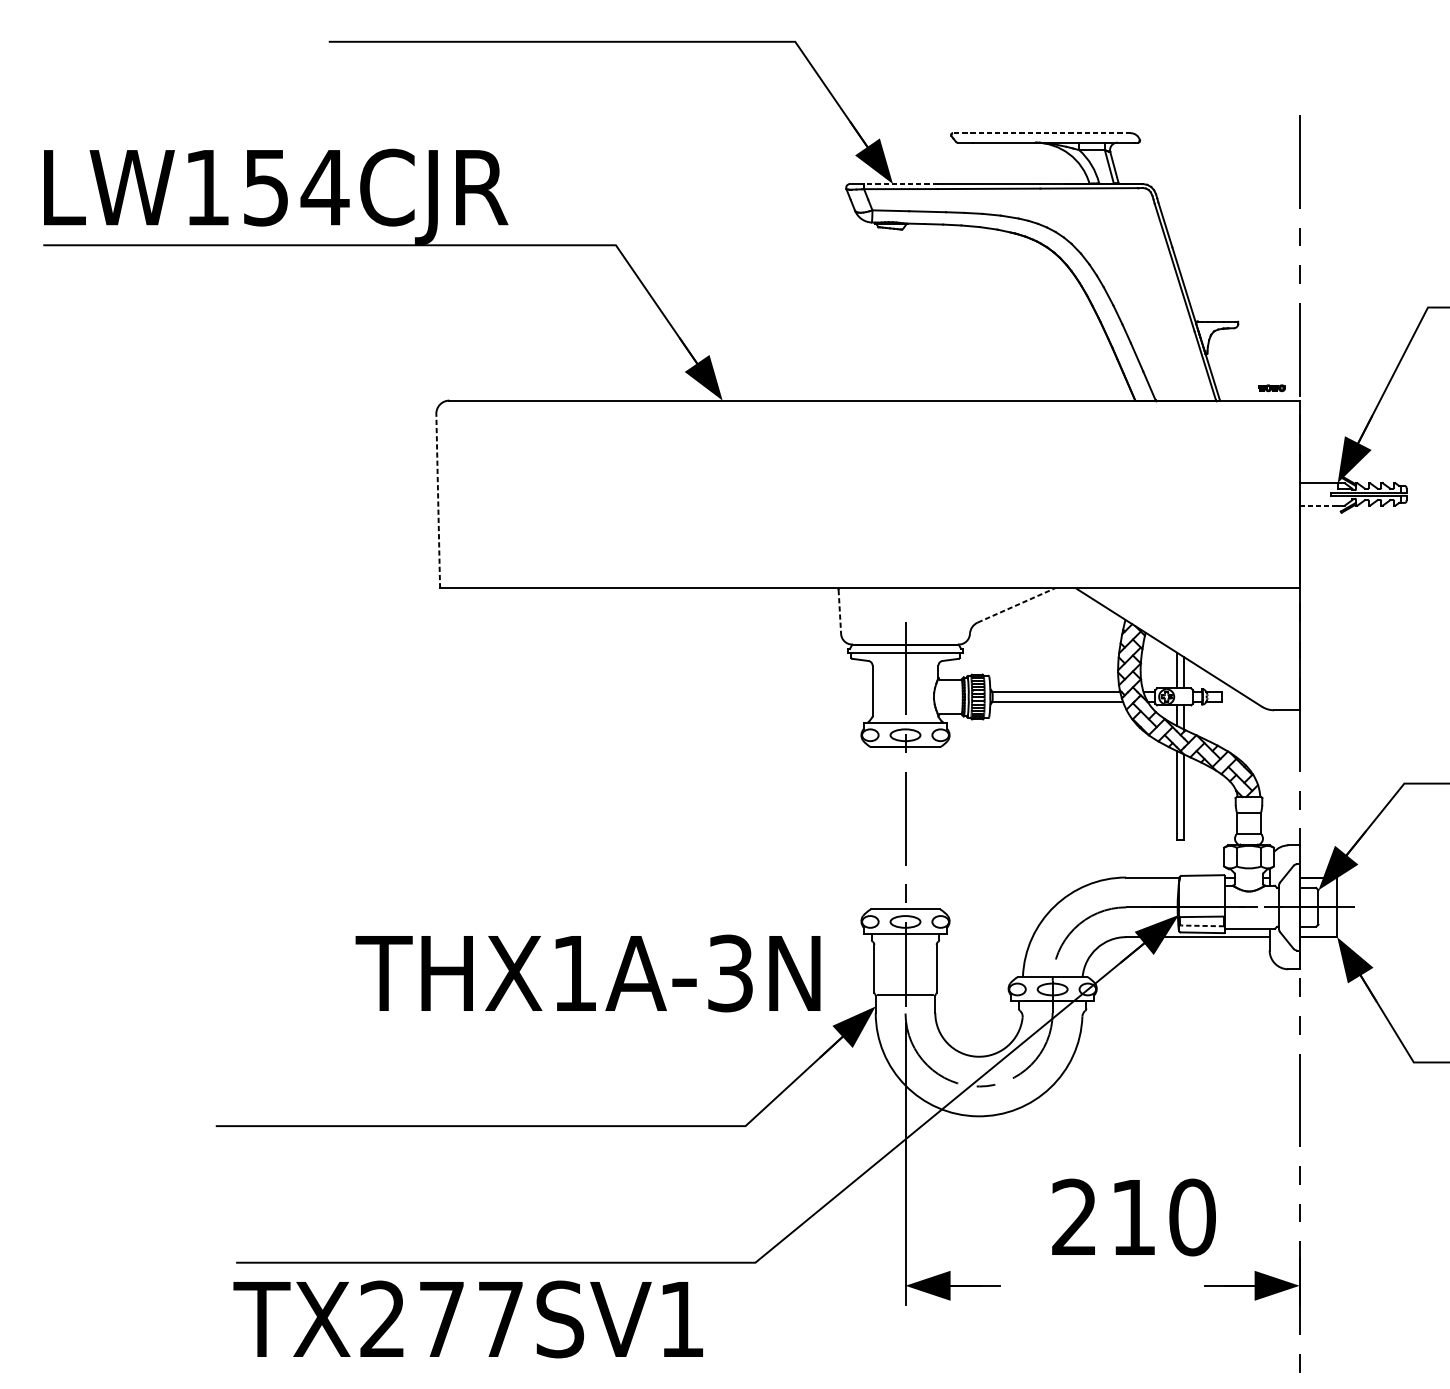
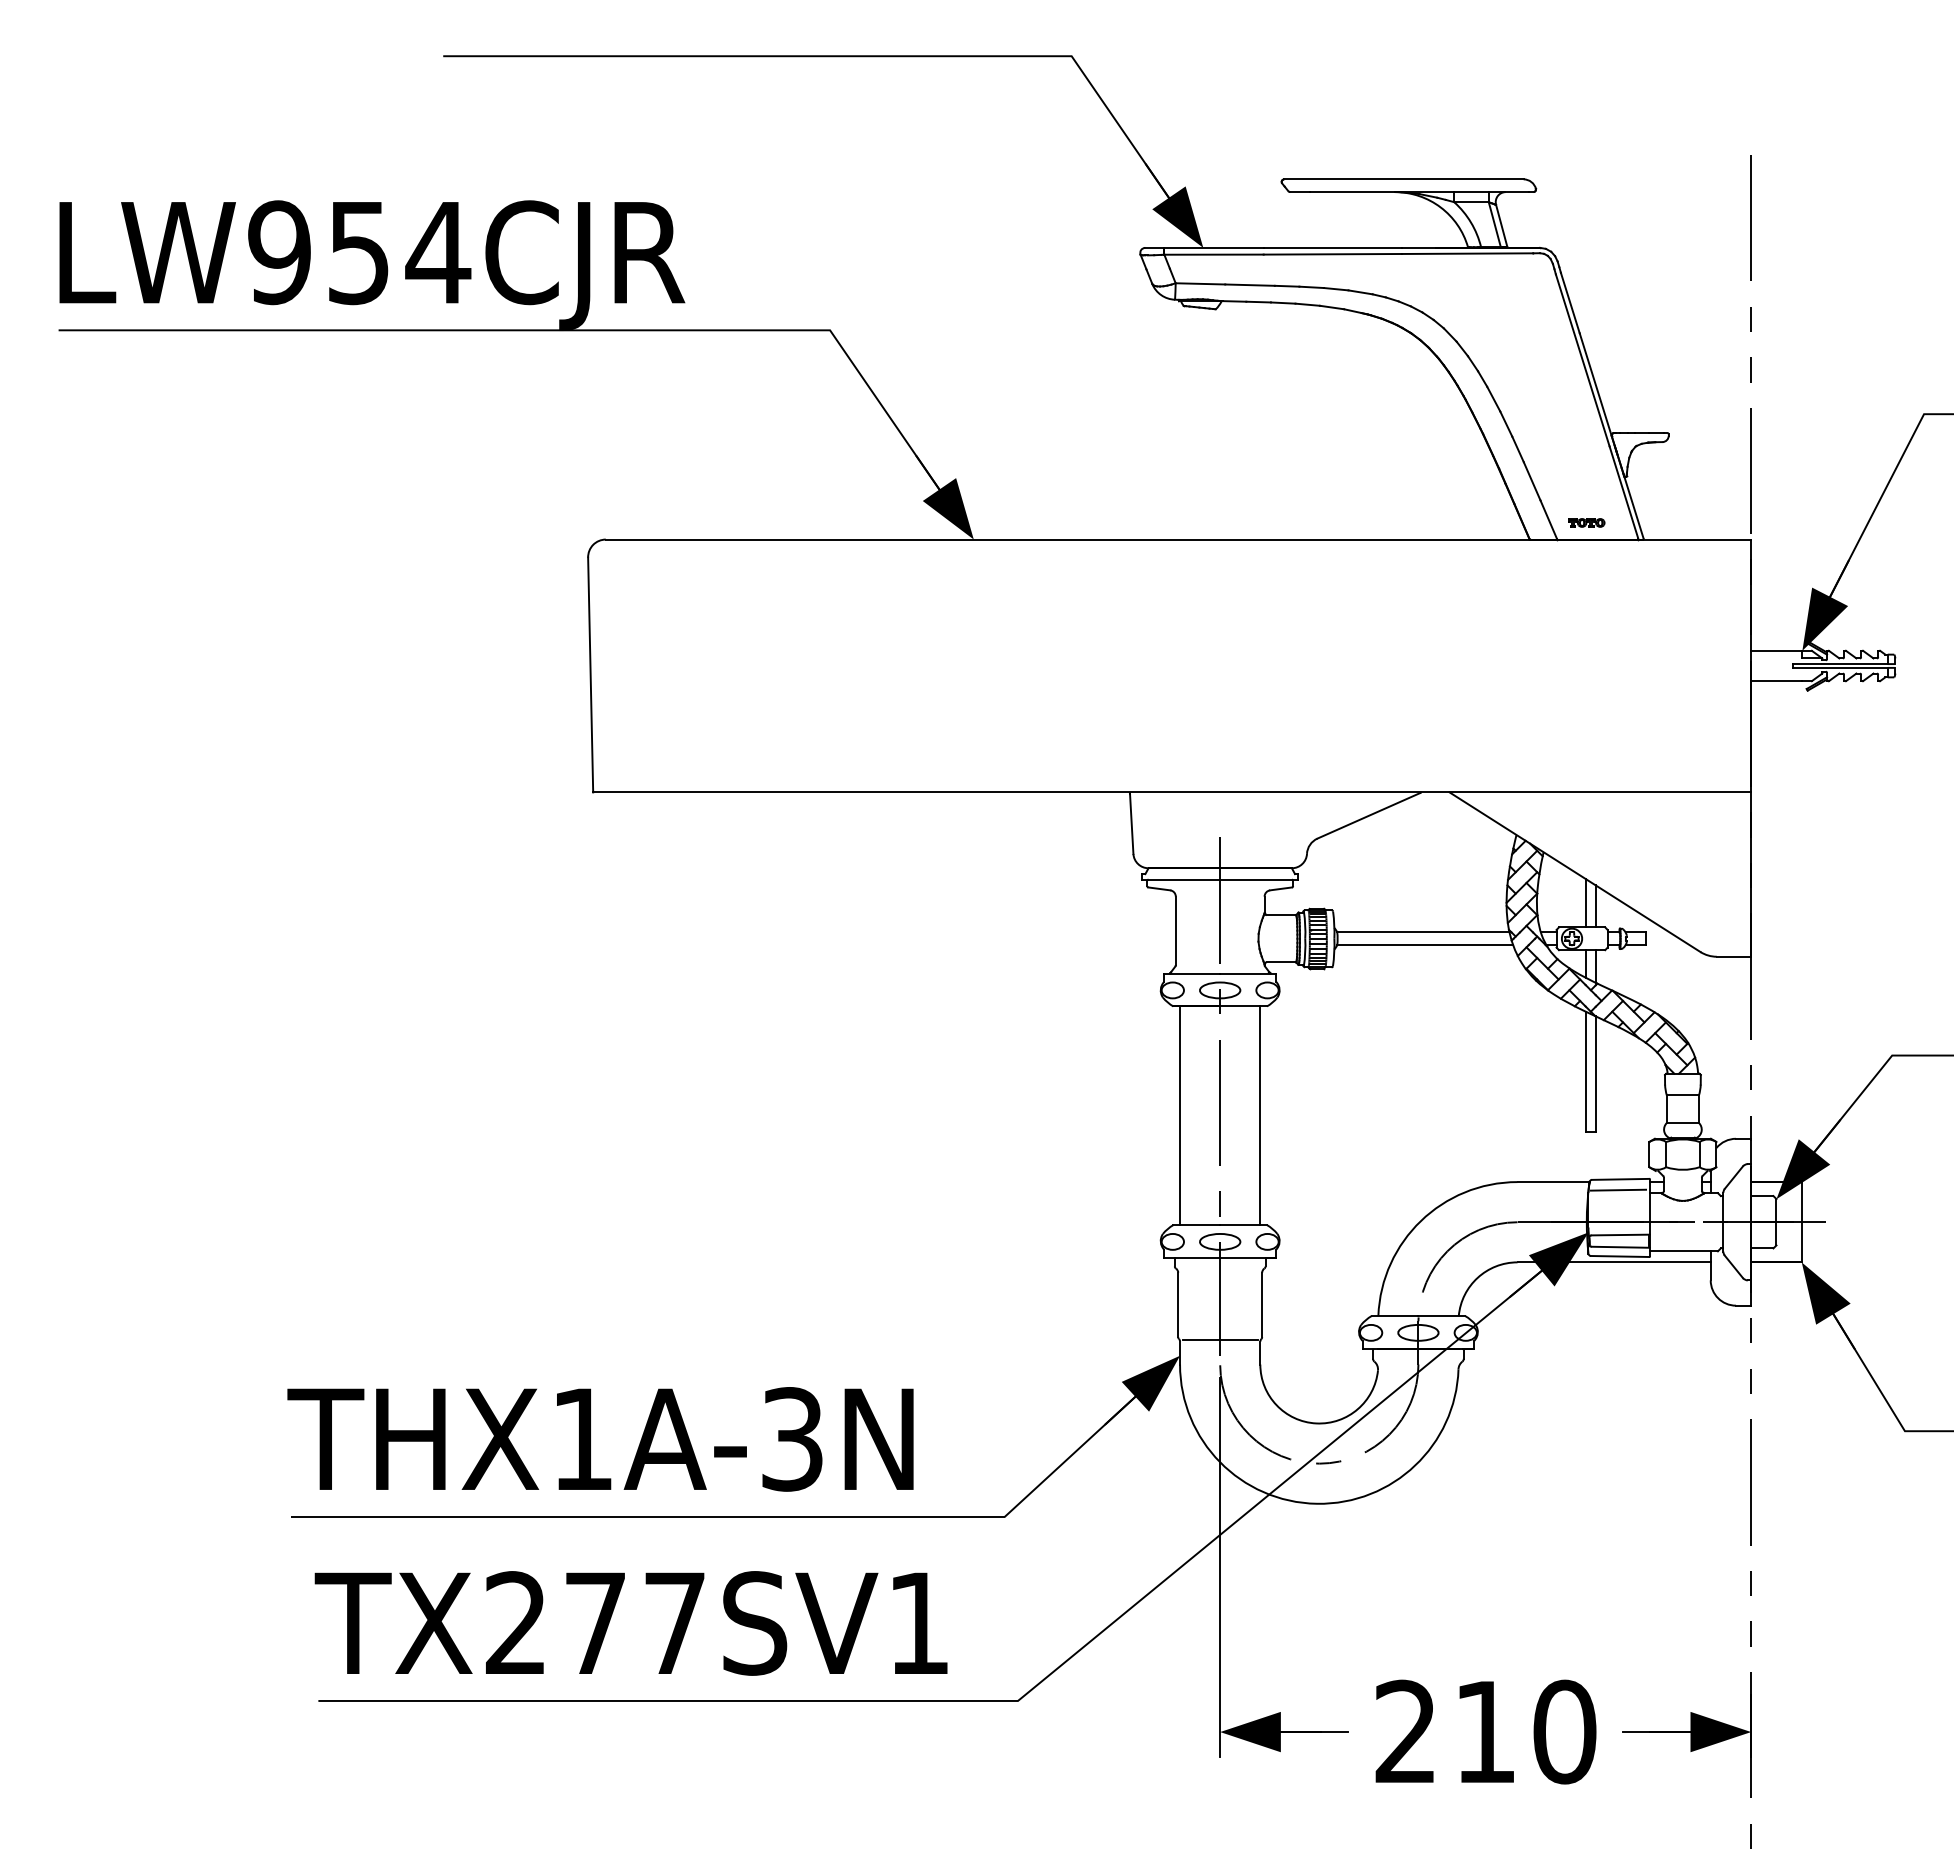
line: (1041, 133) -> (1403, 179), dashed -> solid
line: (901, 183) -> (1214, 247), dashed -> solid
text: (207, 187) -> (279, 252), LW154CJR -> LW954CJR
part: (1271, 387) -> (1586, 522), moved
line: (438, 500) -> (590, 674), dashed -> solid
line: (1318, 505) -> (1776, 681), dashed -> solid
line: (1016, 605) -> (1369, 815), dashed -> solid
line: (839, 612) -> (1131, 824), dashed -> solid
line: (876, 828) -> (1180, 1115), added
line: (935, 828) -> (1260, 1115), added
line: (1201, 883) -> (1618, 1189), added
line: (1202, 926) -> (1620, 1247), dashed -> solid
text: (588, 973) -> (600, 1439), moved
text: (1133, 1217) -> (1485, 1731), moved
text: (467, 1319) -> (630, 1623), moved

